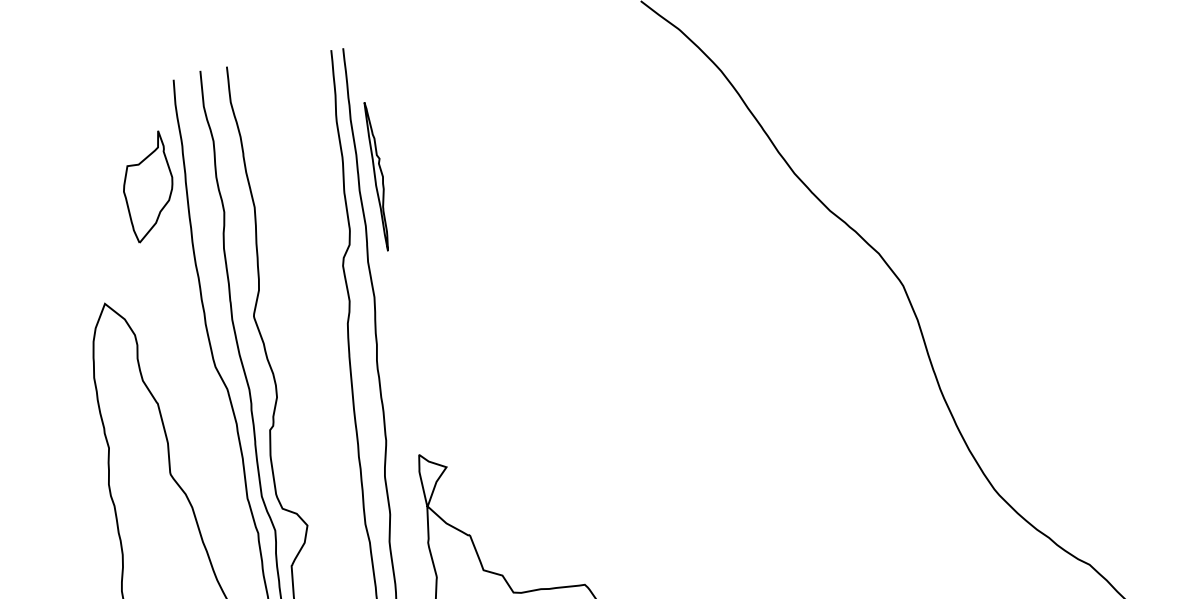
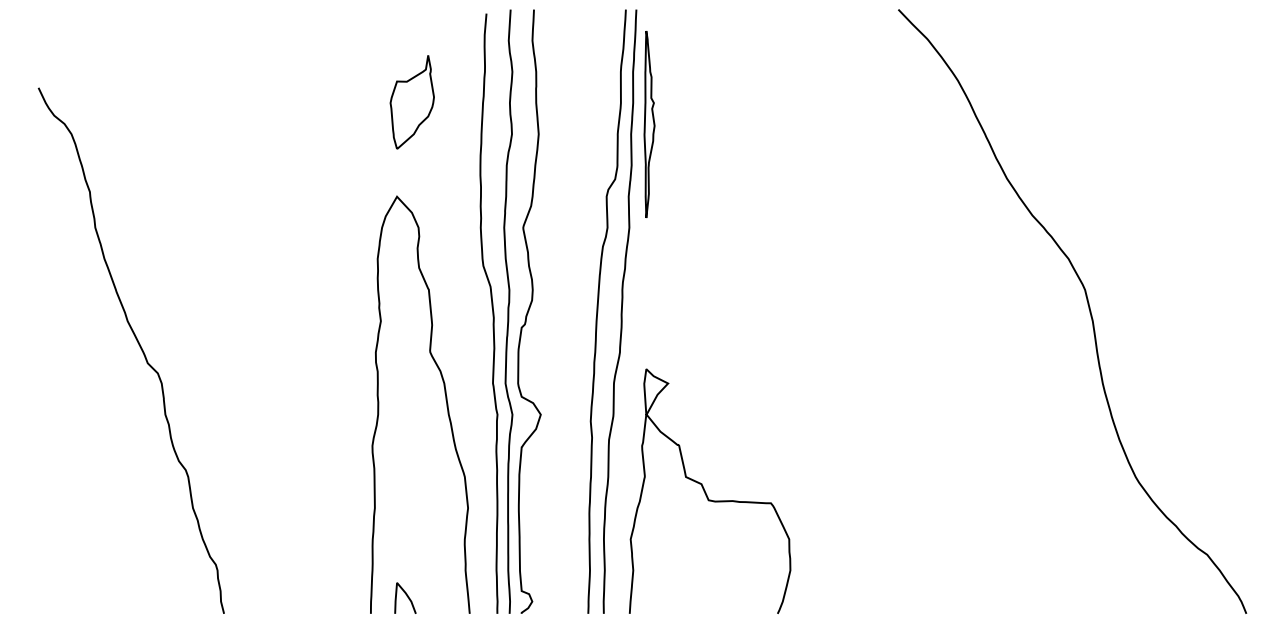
part: (378, 176) -> (649, 124), size x1.43
part: (147, 187) -> (411, 102), moved

